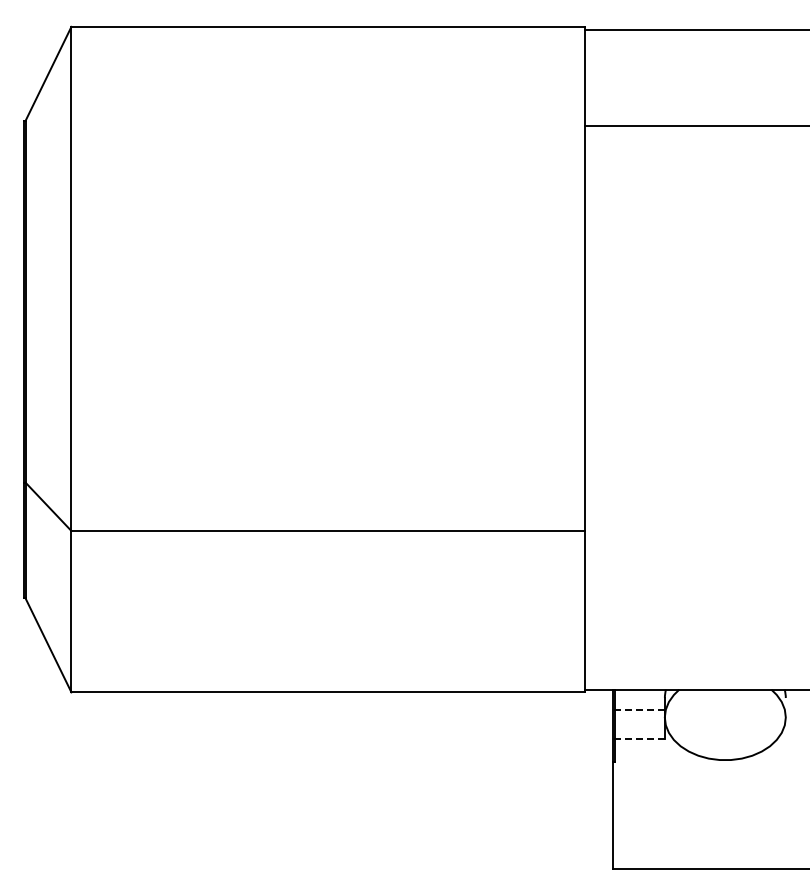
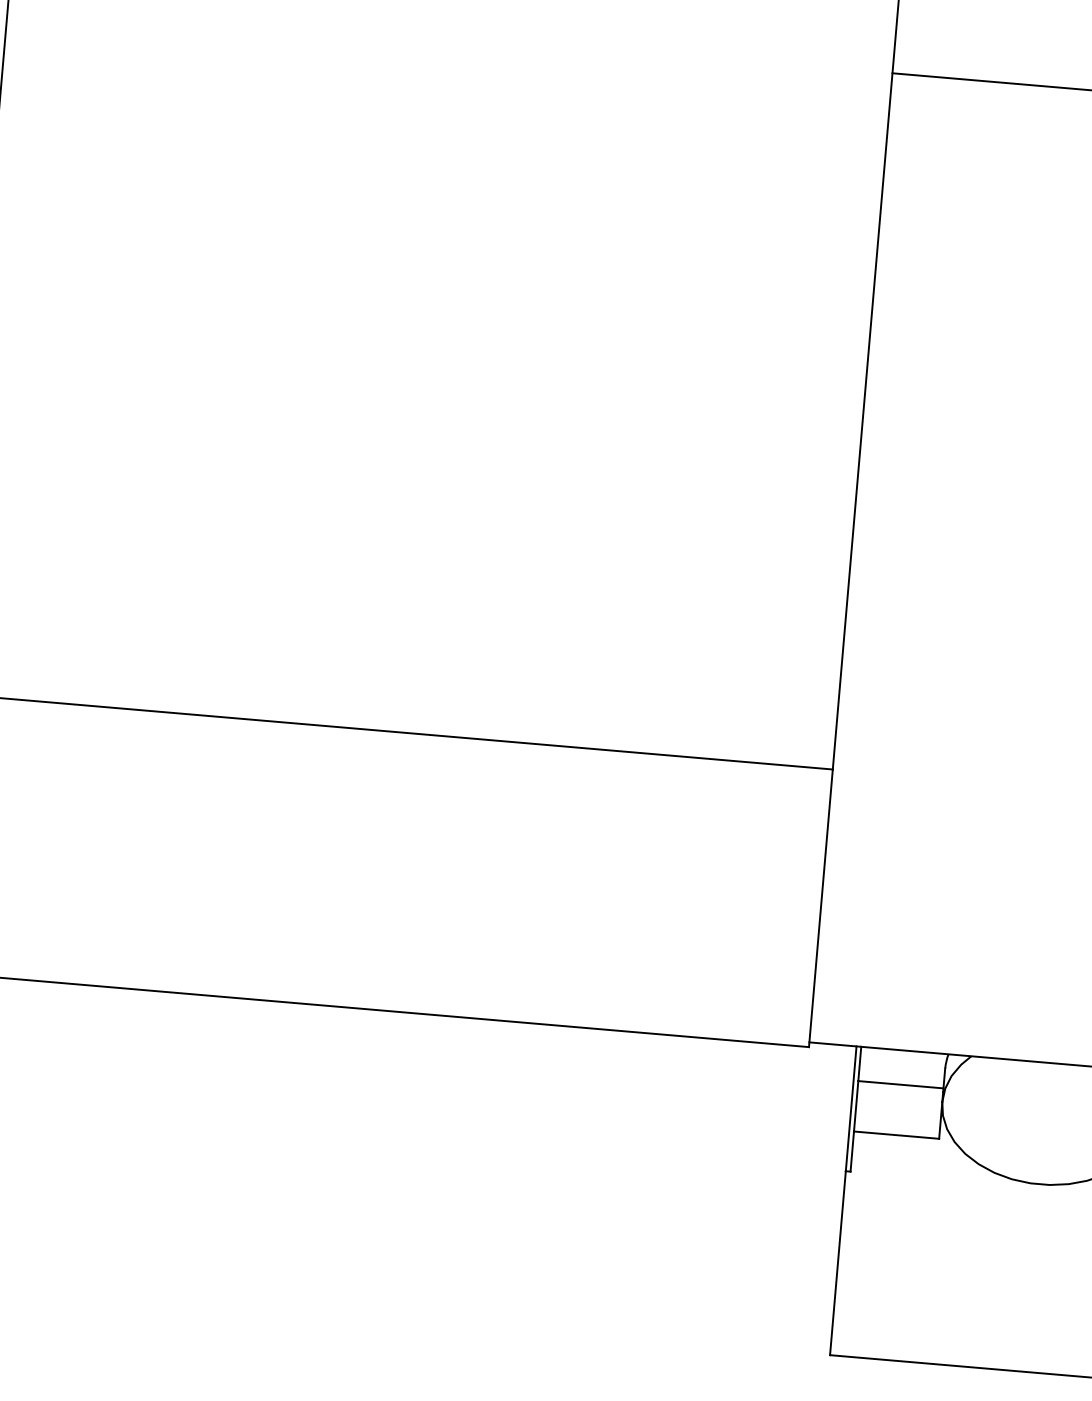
line: (640, 709) -> (901, 1084), dashed -> solid
line: (640, 738) -> (897, 1134), dashed -> solid

